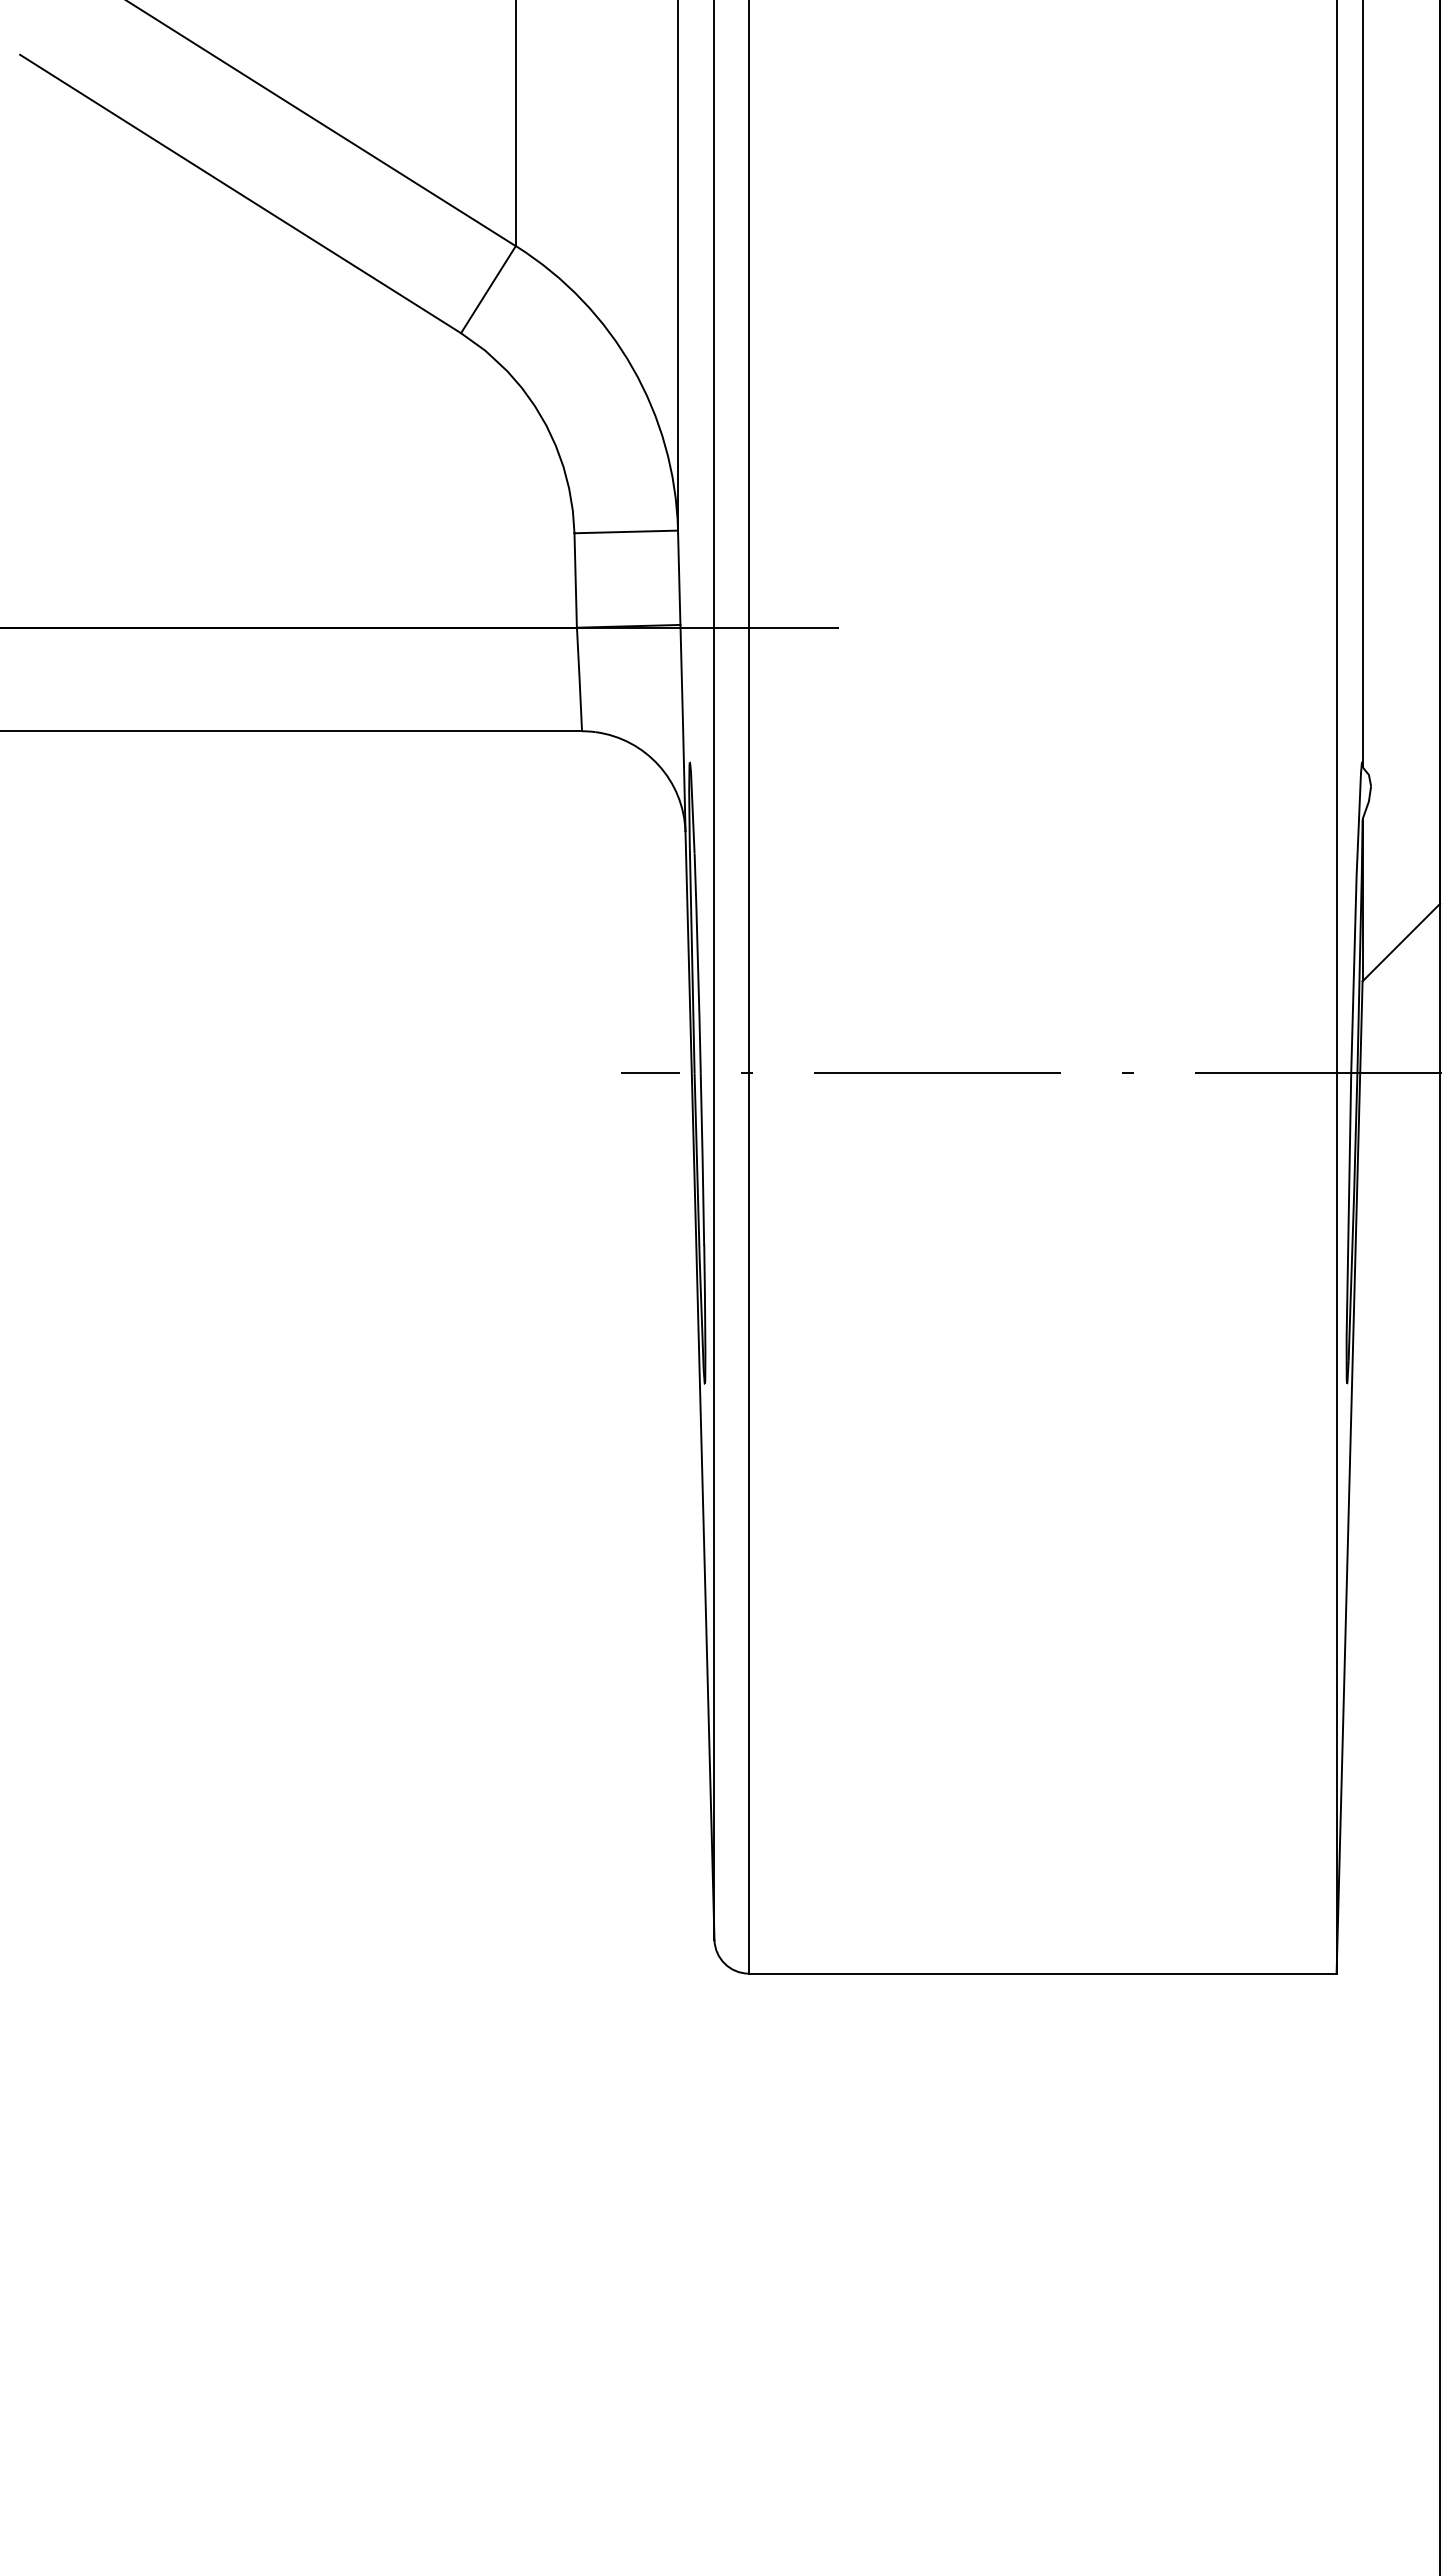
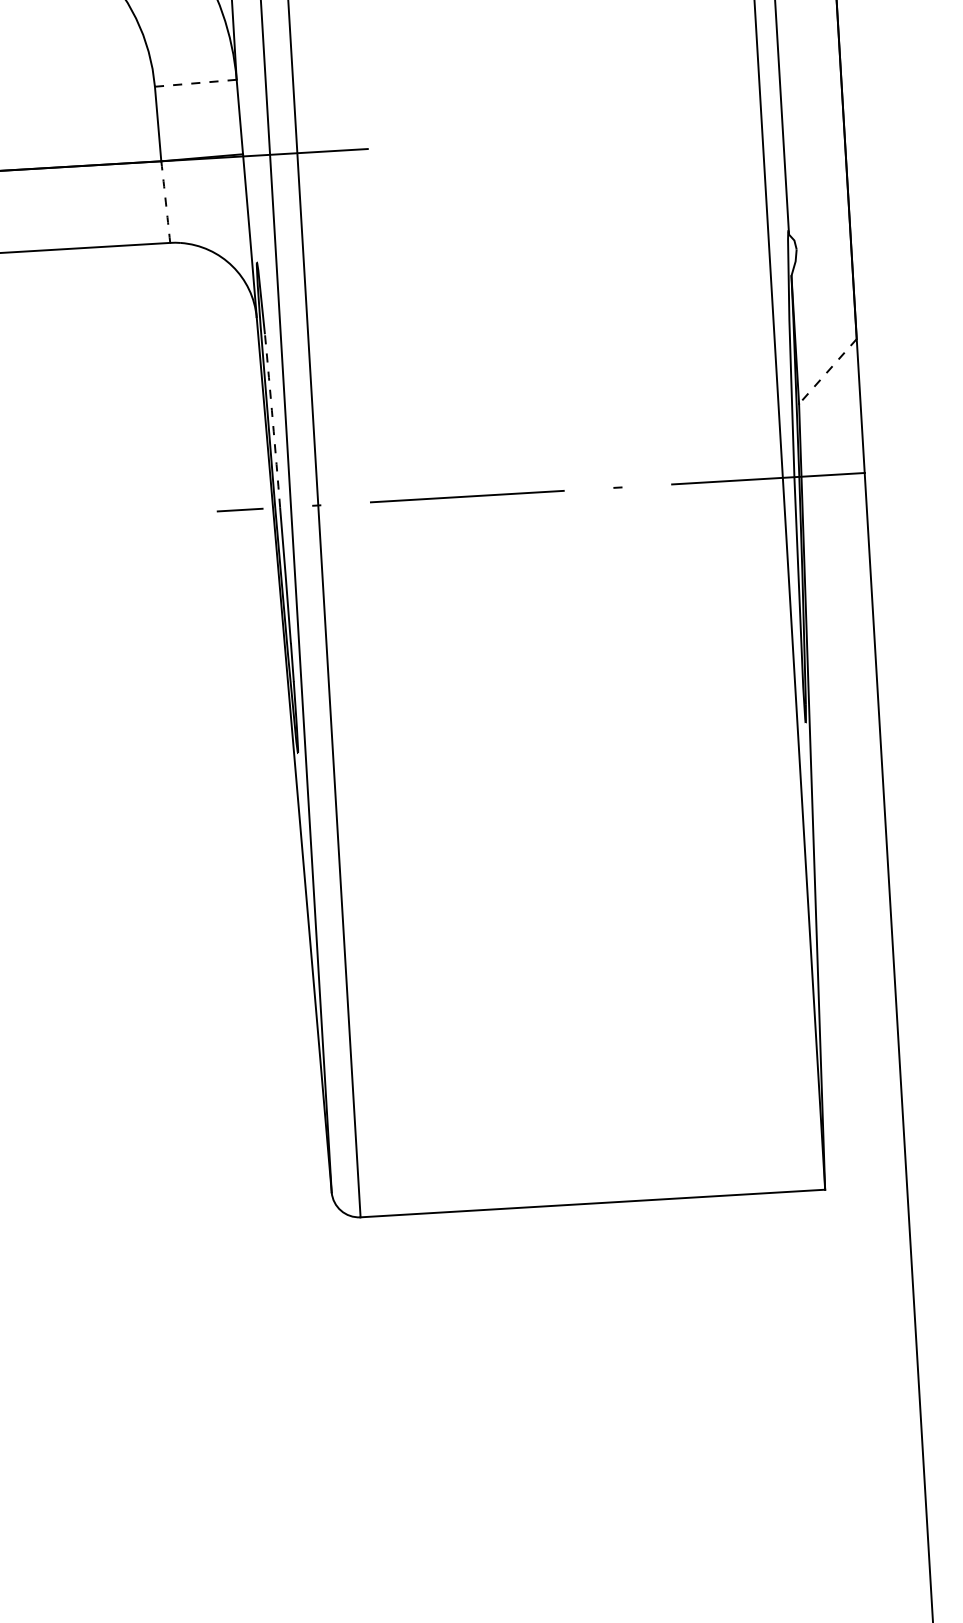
line: (626, 531) -> (195, 82), solid -> dashed
arc: (579, 679) -> (165, 202), solid -> dashed
line: (1401, 942) -> (828, 371), solid -> dashed
arc: (698, 963) -> (273, 421), solid -> dashed

